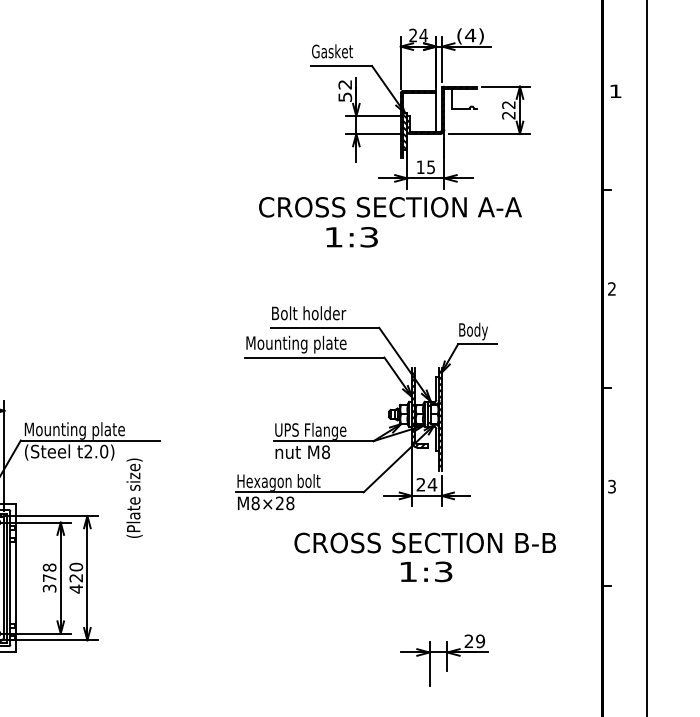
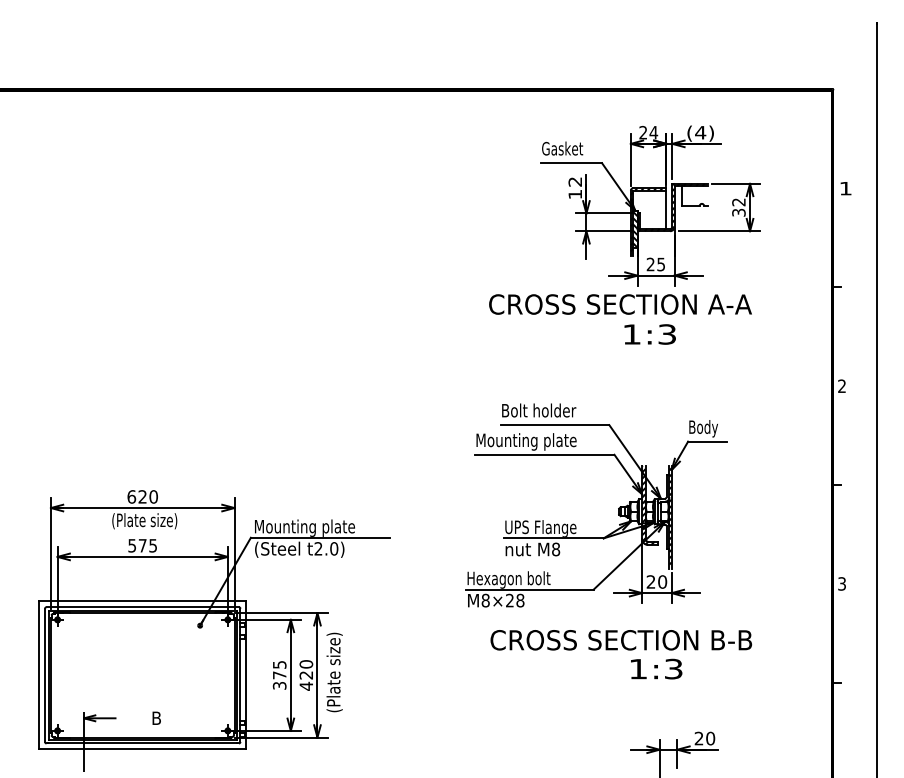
text: (345, 97) -> (575, 194), 52 -> 12
text: (508, 115) -> (738, 212), 22 -> 32
text: (420, 167) -> (650, 264), 15 -> 25
text: (351, 237) -> (649, 334), moved
text: (432, 484) -> (662, 581), 24 -> 20
text: (134, 498) -> (334, 672), moved
text: (425, 543) -> (621, 640), moved
text: (49, 567) -> (279, 664), 378 -> 375
text: (480, 641) -> (710, 738), 29 -> 20

